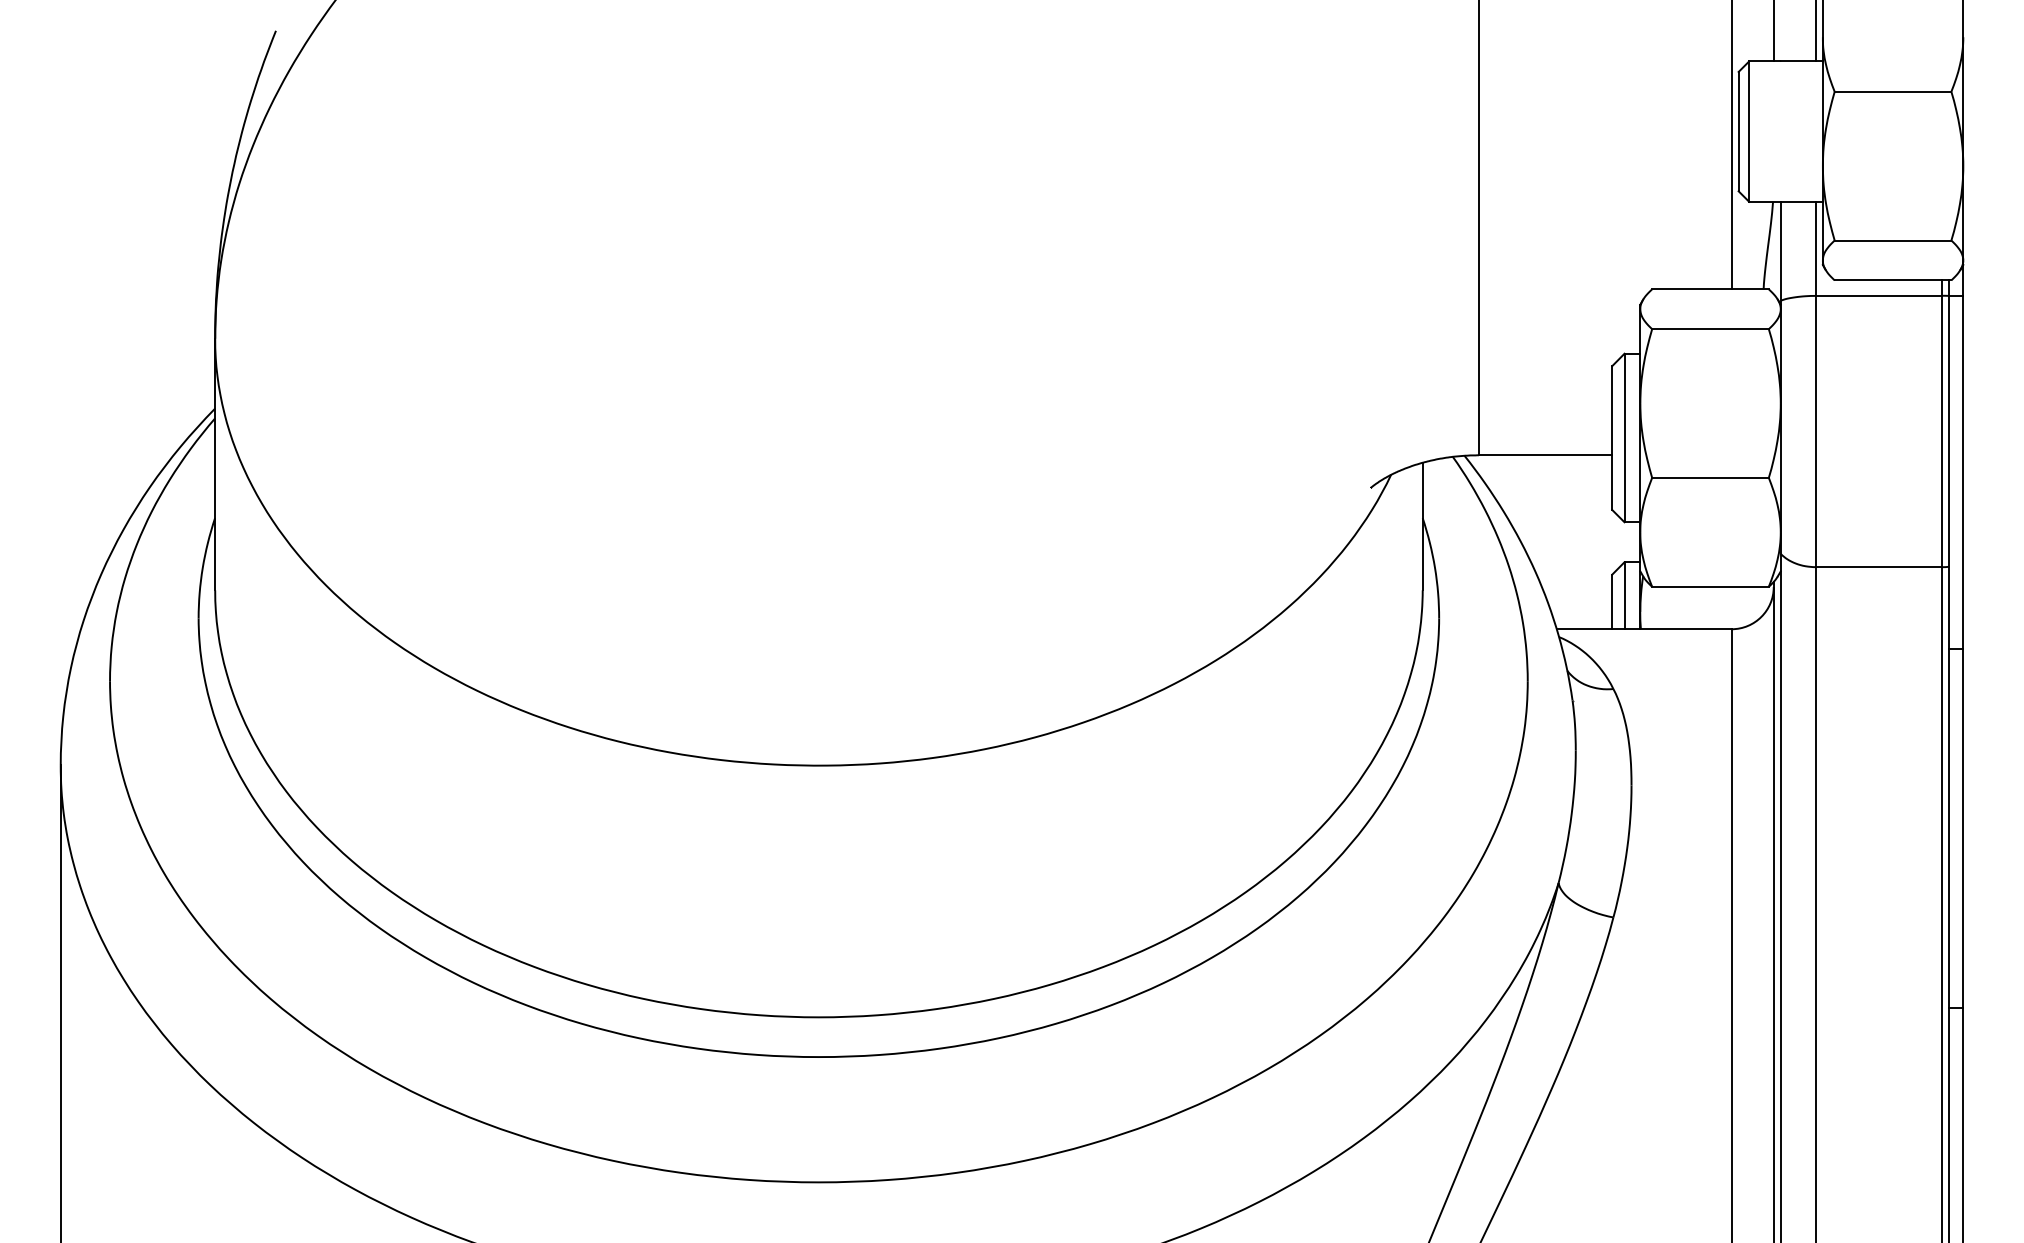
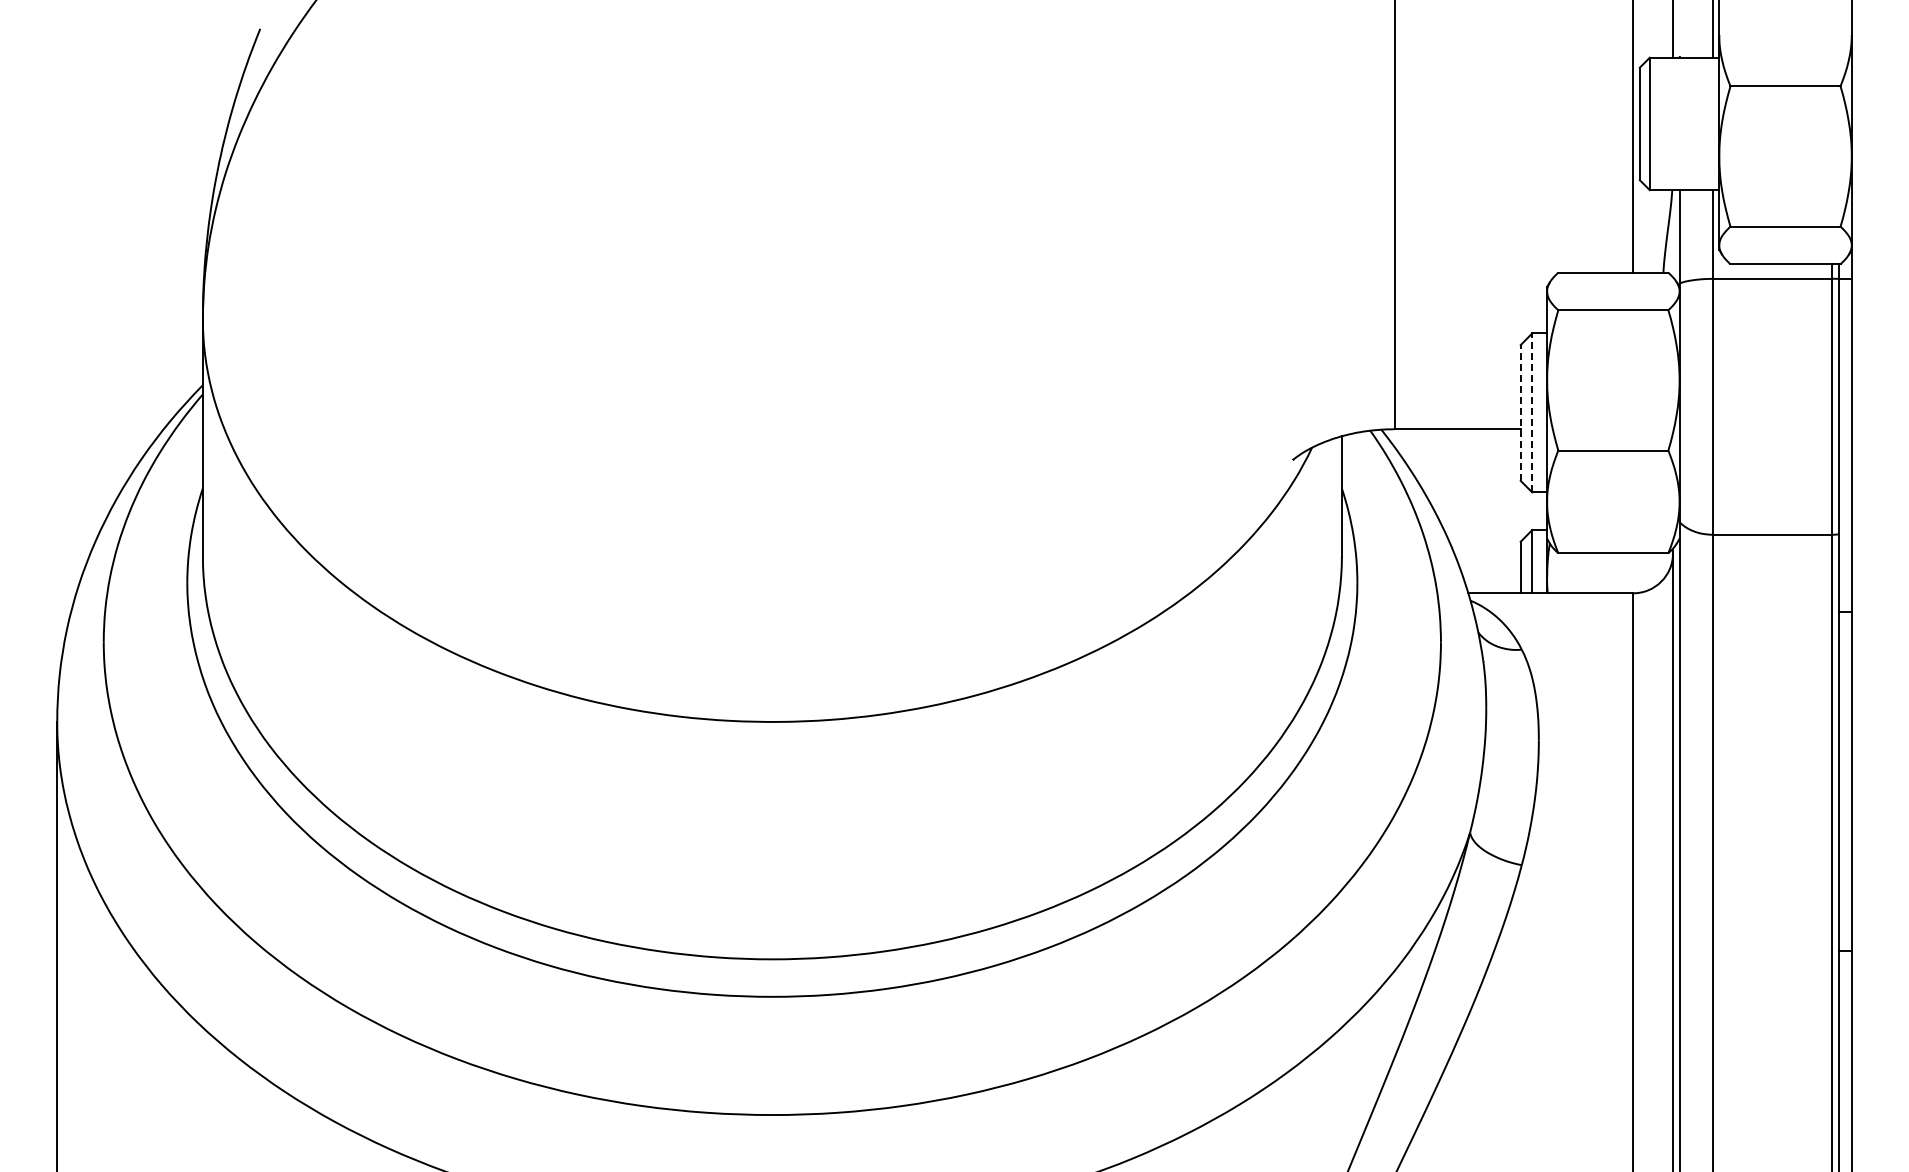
line: (1612, 437) -> (1520, 412), solid -> dashed
line: (1624, 437) -> (1532, 412), solid -> dashed

